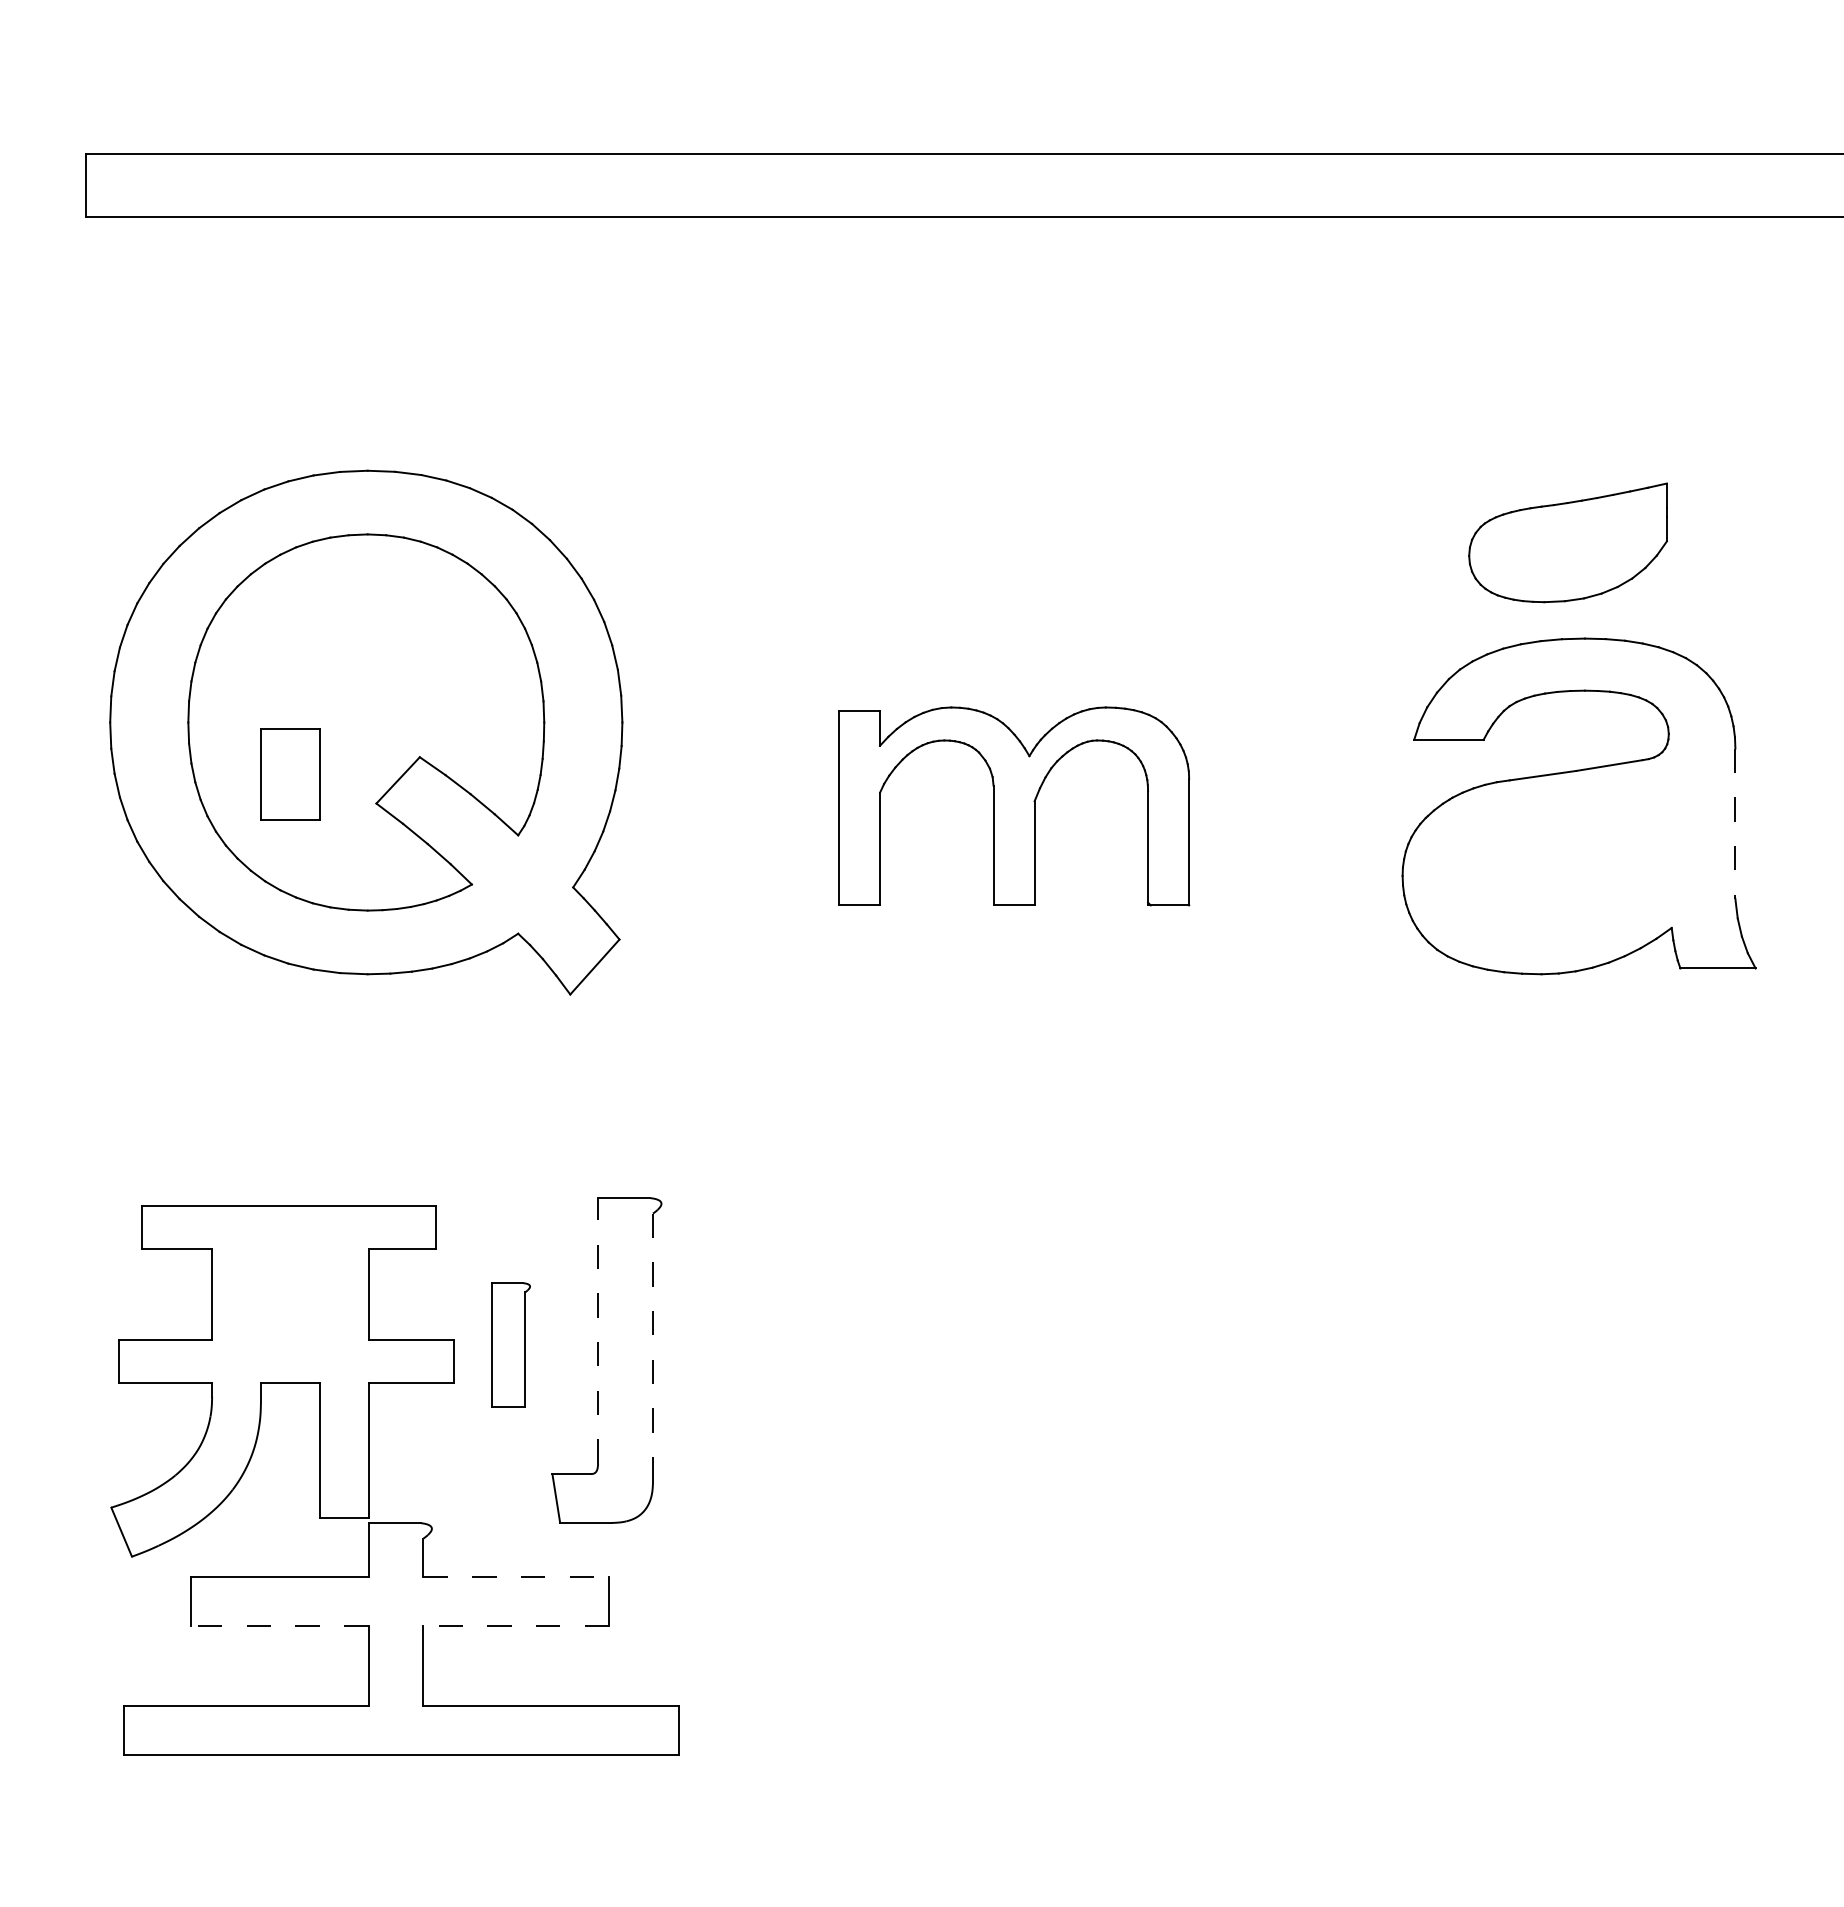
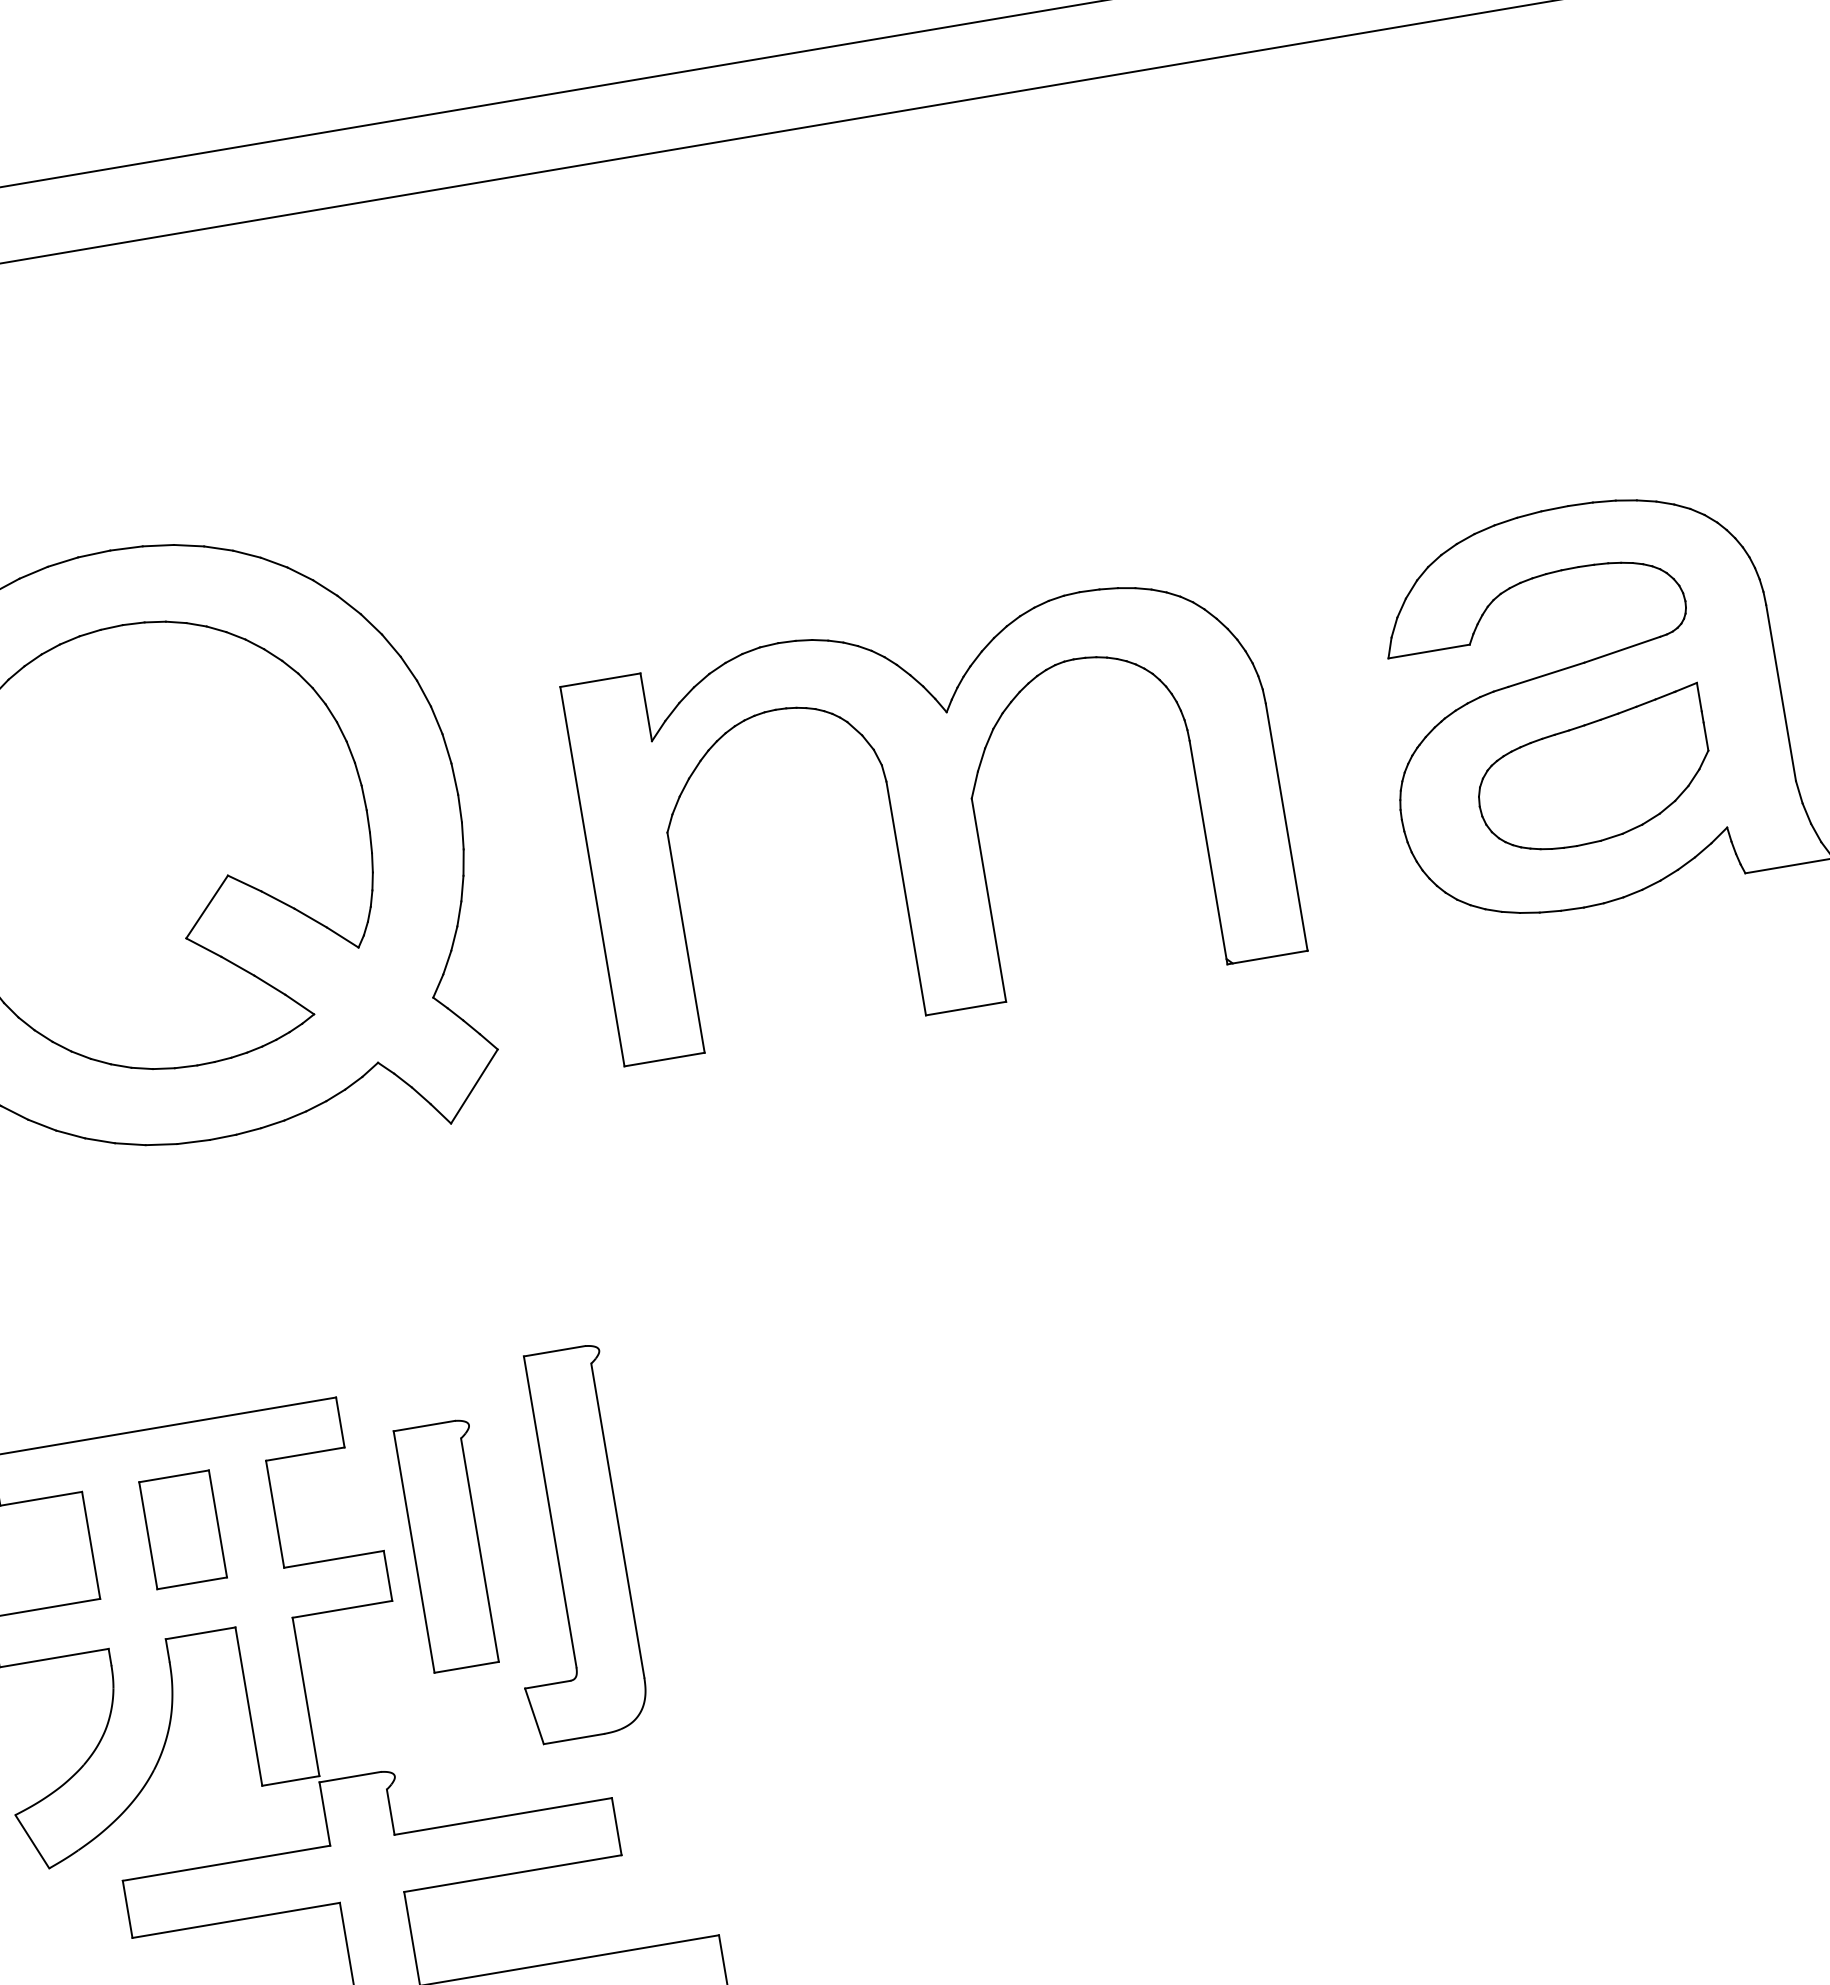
part: (1567, 542) -> (1592, 771), moved
part: (290, 774) -> (182, 1530), moved
part: (1013, 806) -> (932, 815), size x1.67
line: (1735, 824) -> (1781, 693), dashed -> solid
line: (598, 1330) -> (550, 1511), dashed -> solid
part: (510, 1344) -> (450, 1545), size x1.67
line: (653, 1348) -> (618, 1521), dashed -> solid
line: (516, 1577) -> (503, 1816), dashed -> solid
line: (279, 1626) -> (235, 1920), dashed -> solid
line: (516, 1626) -> (513, 1874), dashed -> solid

